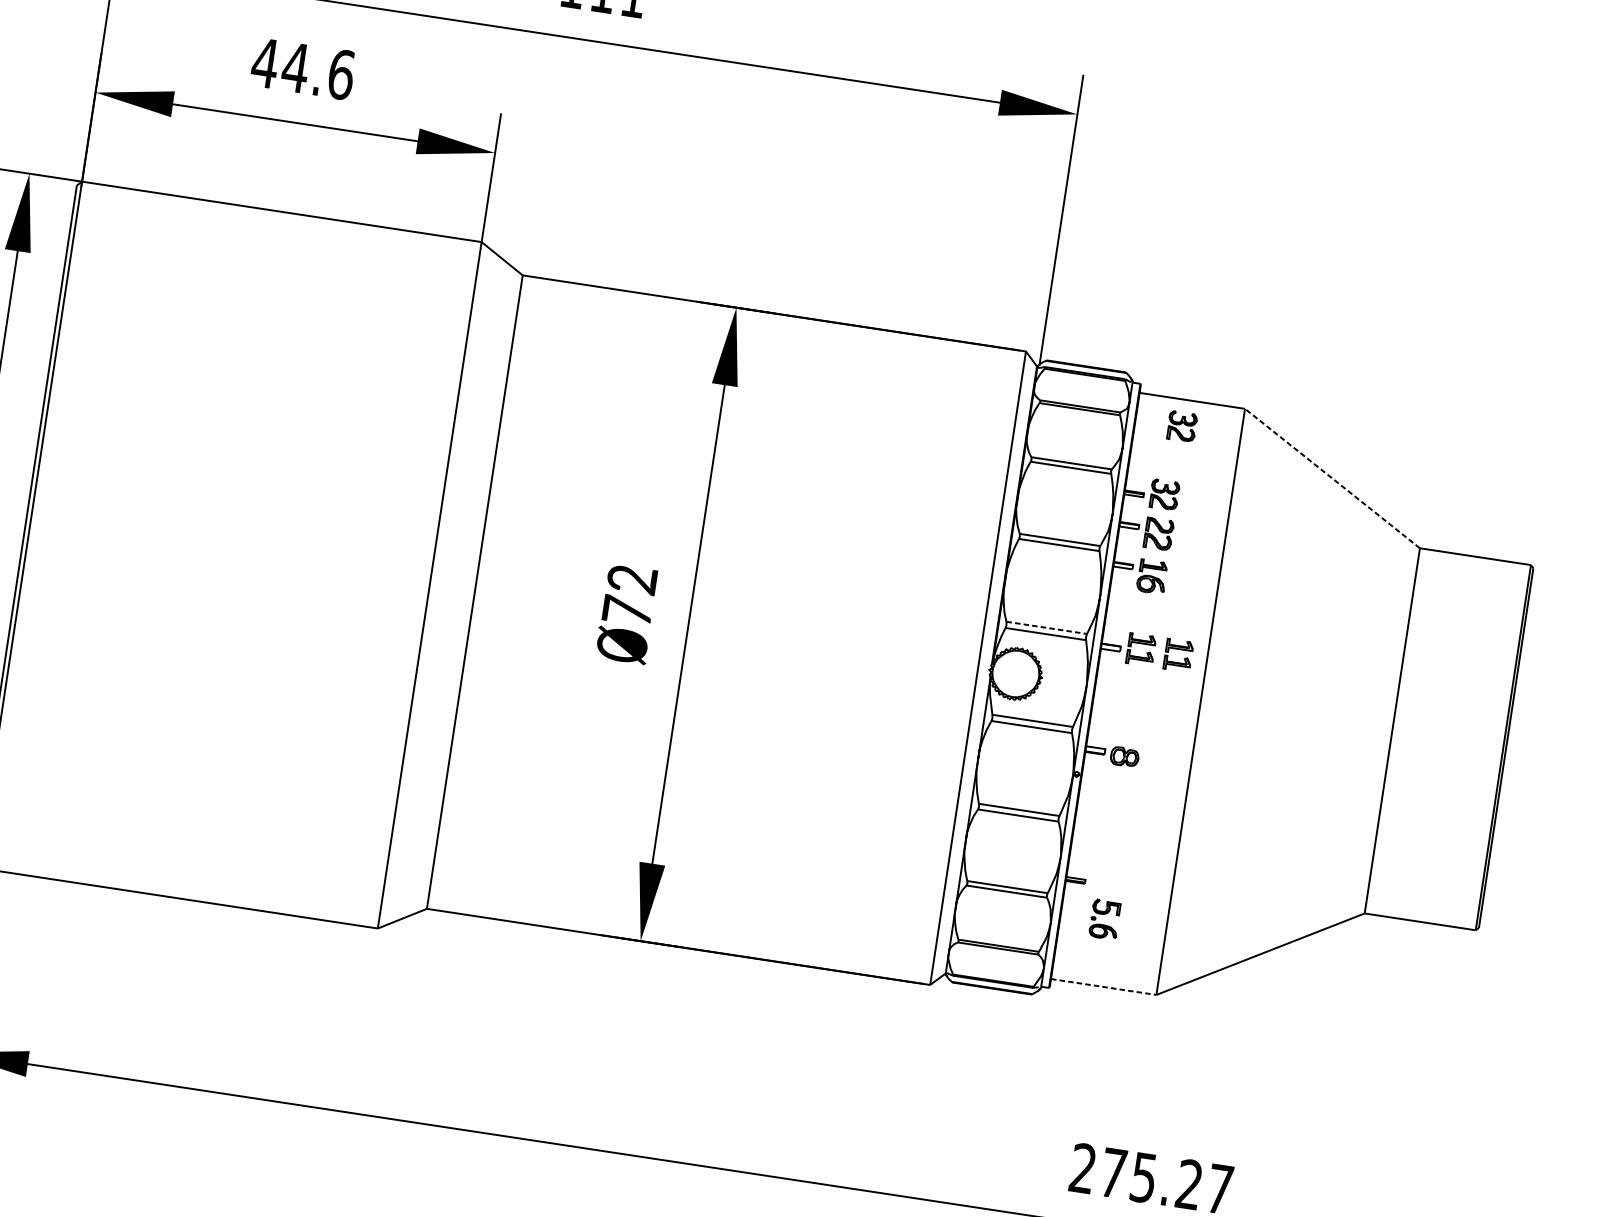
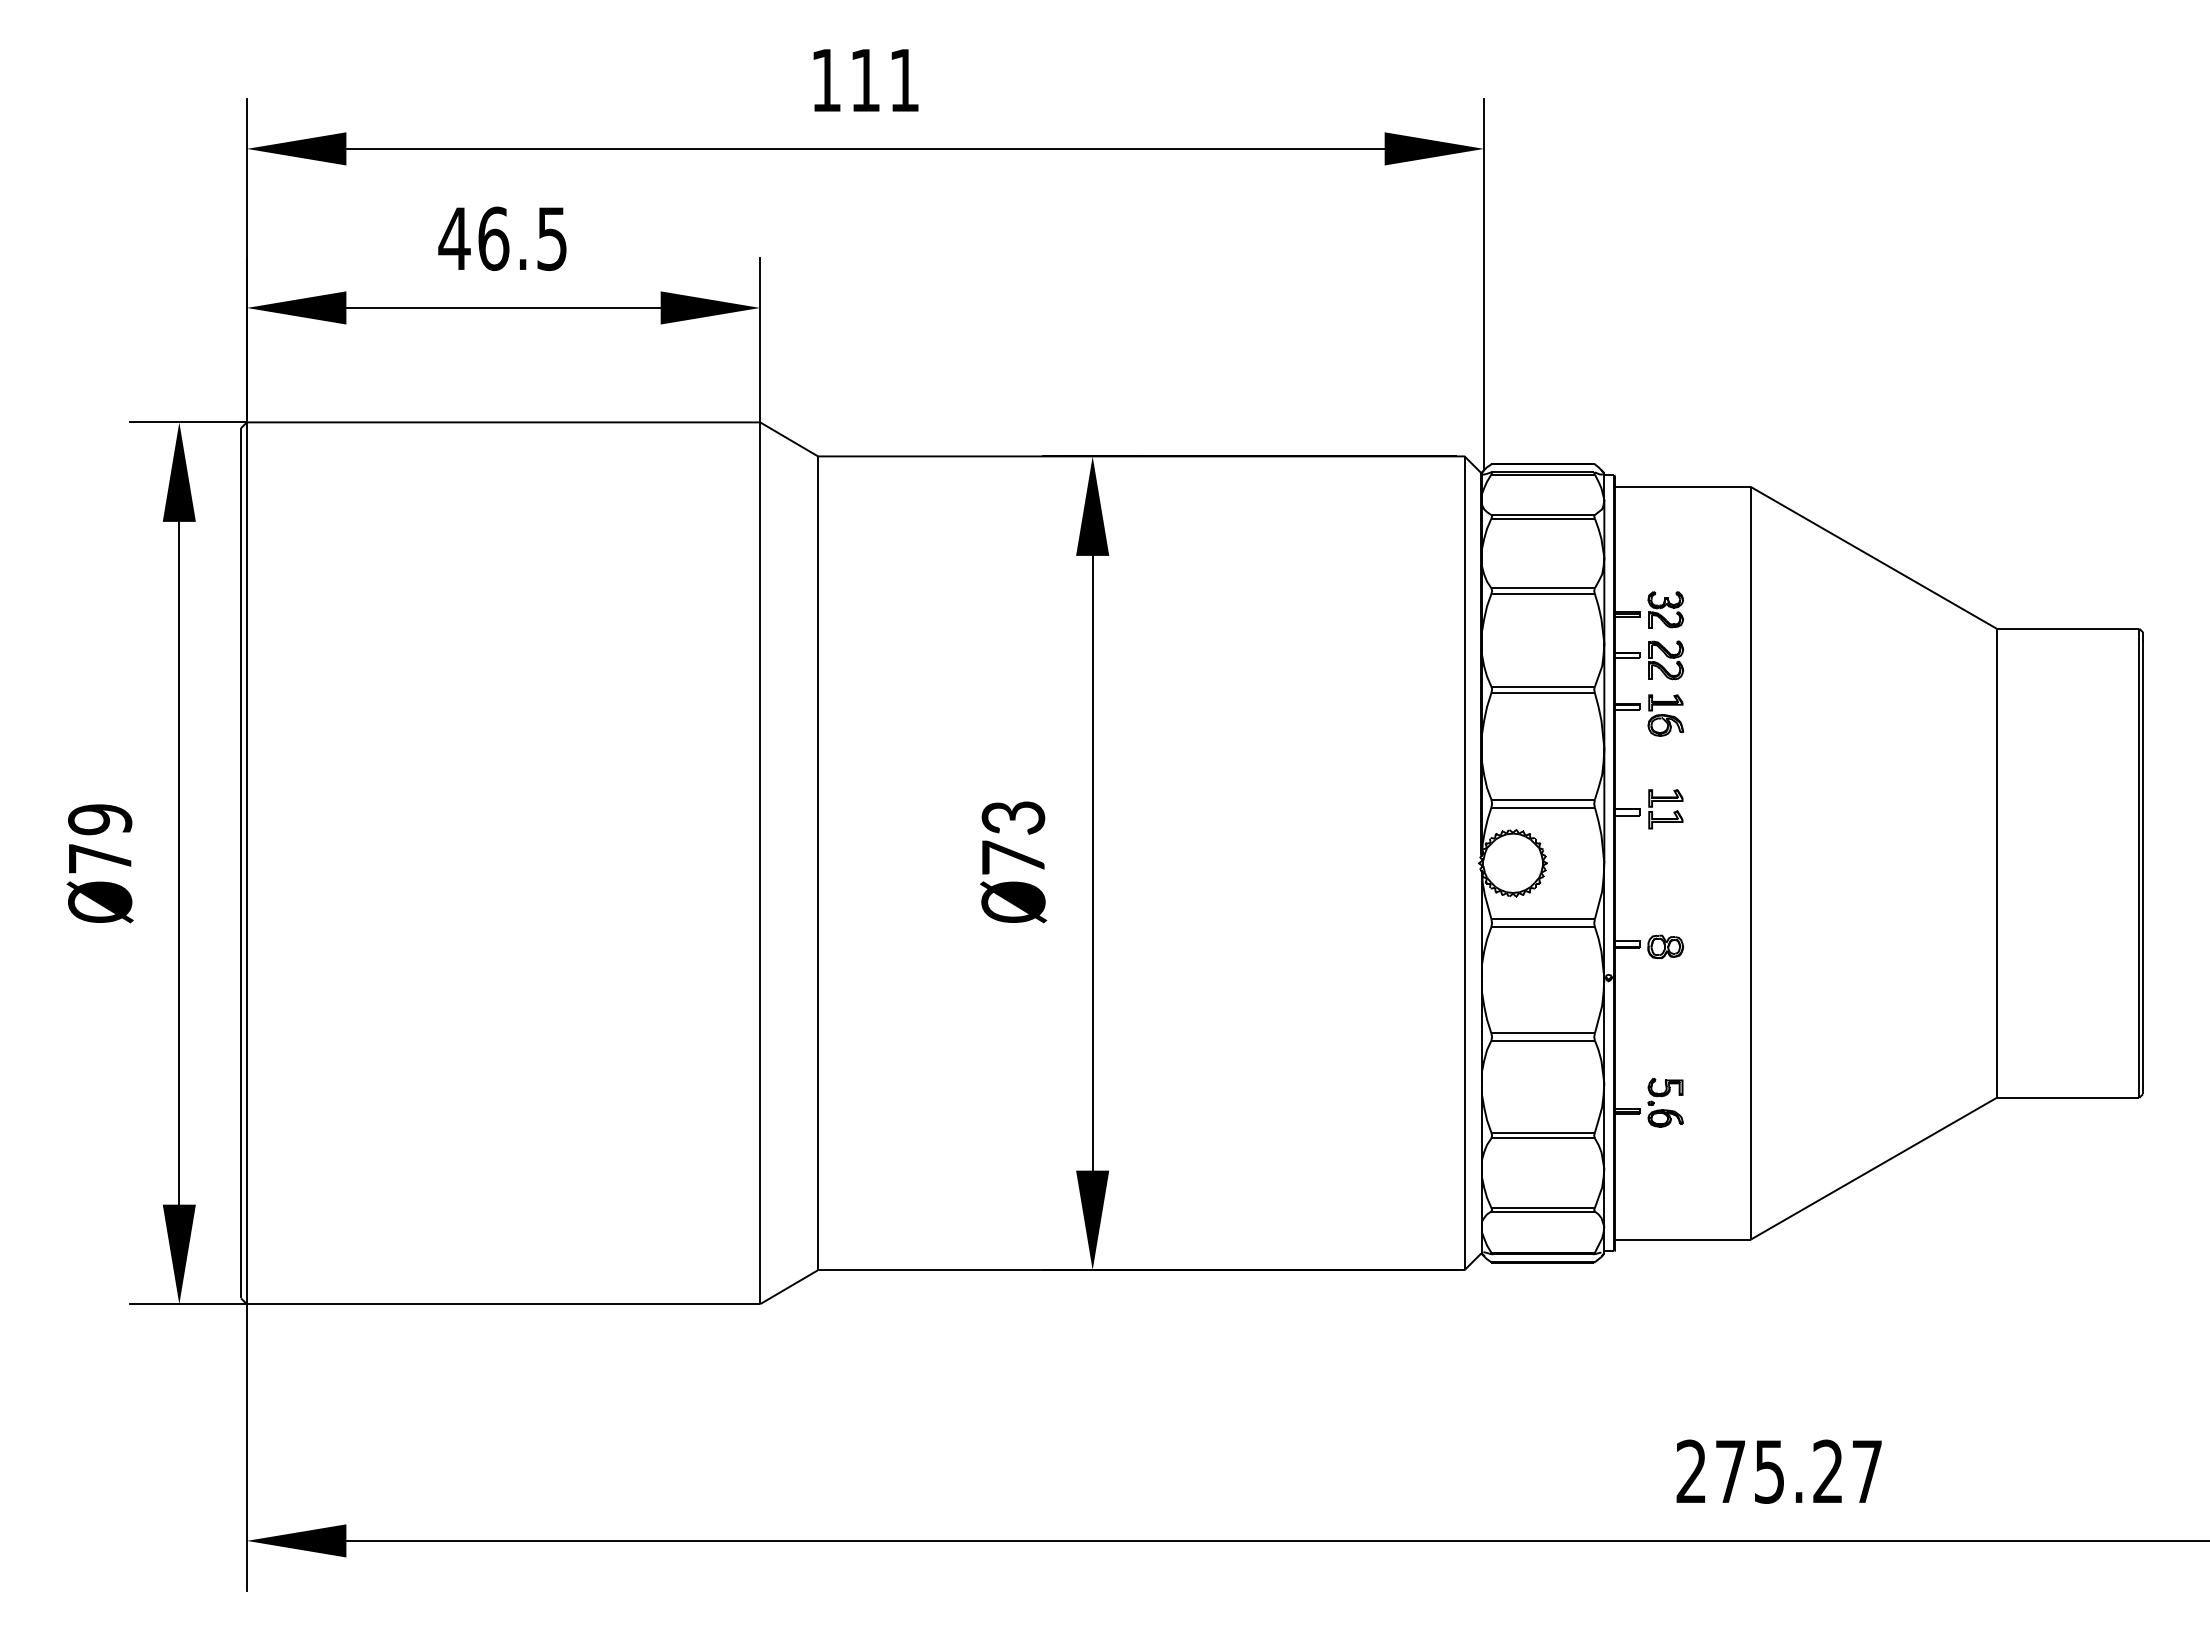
text: (318, 70) -> (522, 238), 44.6 -> 46.5
part: (1181, 426) -> (1674, 520), removed
line: (1332, 478) -> (1873, 557), dashed -> solid
text: (632, 579) -> (1013, 817), 72 -> 73
line: (1047, 627) -> (1543, 799), dashed -> solid
part: (1179, 649) -> (1713, 801), removed
part: (1104, 919) -> (1665, 1102), moved
line: (1103, 986) -> (1682, 1239), dashed -> solid

